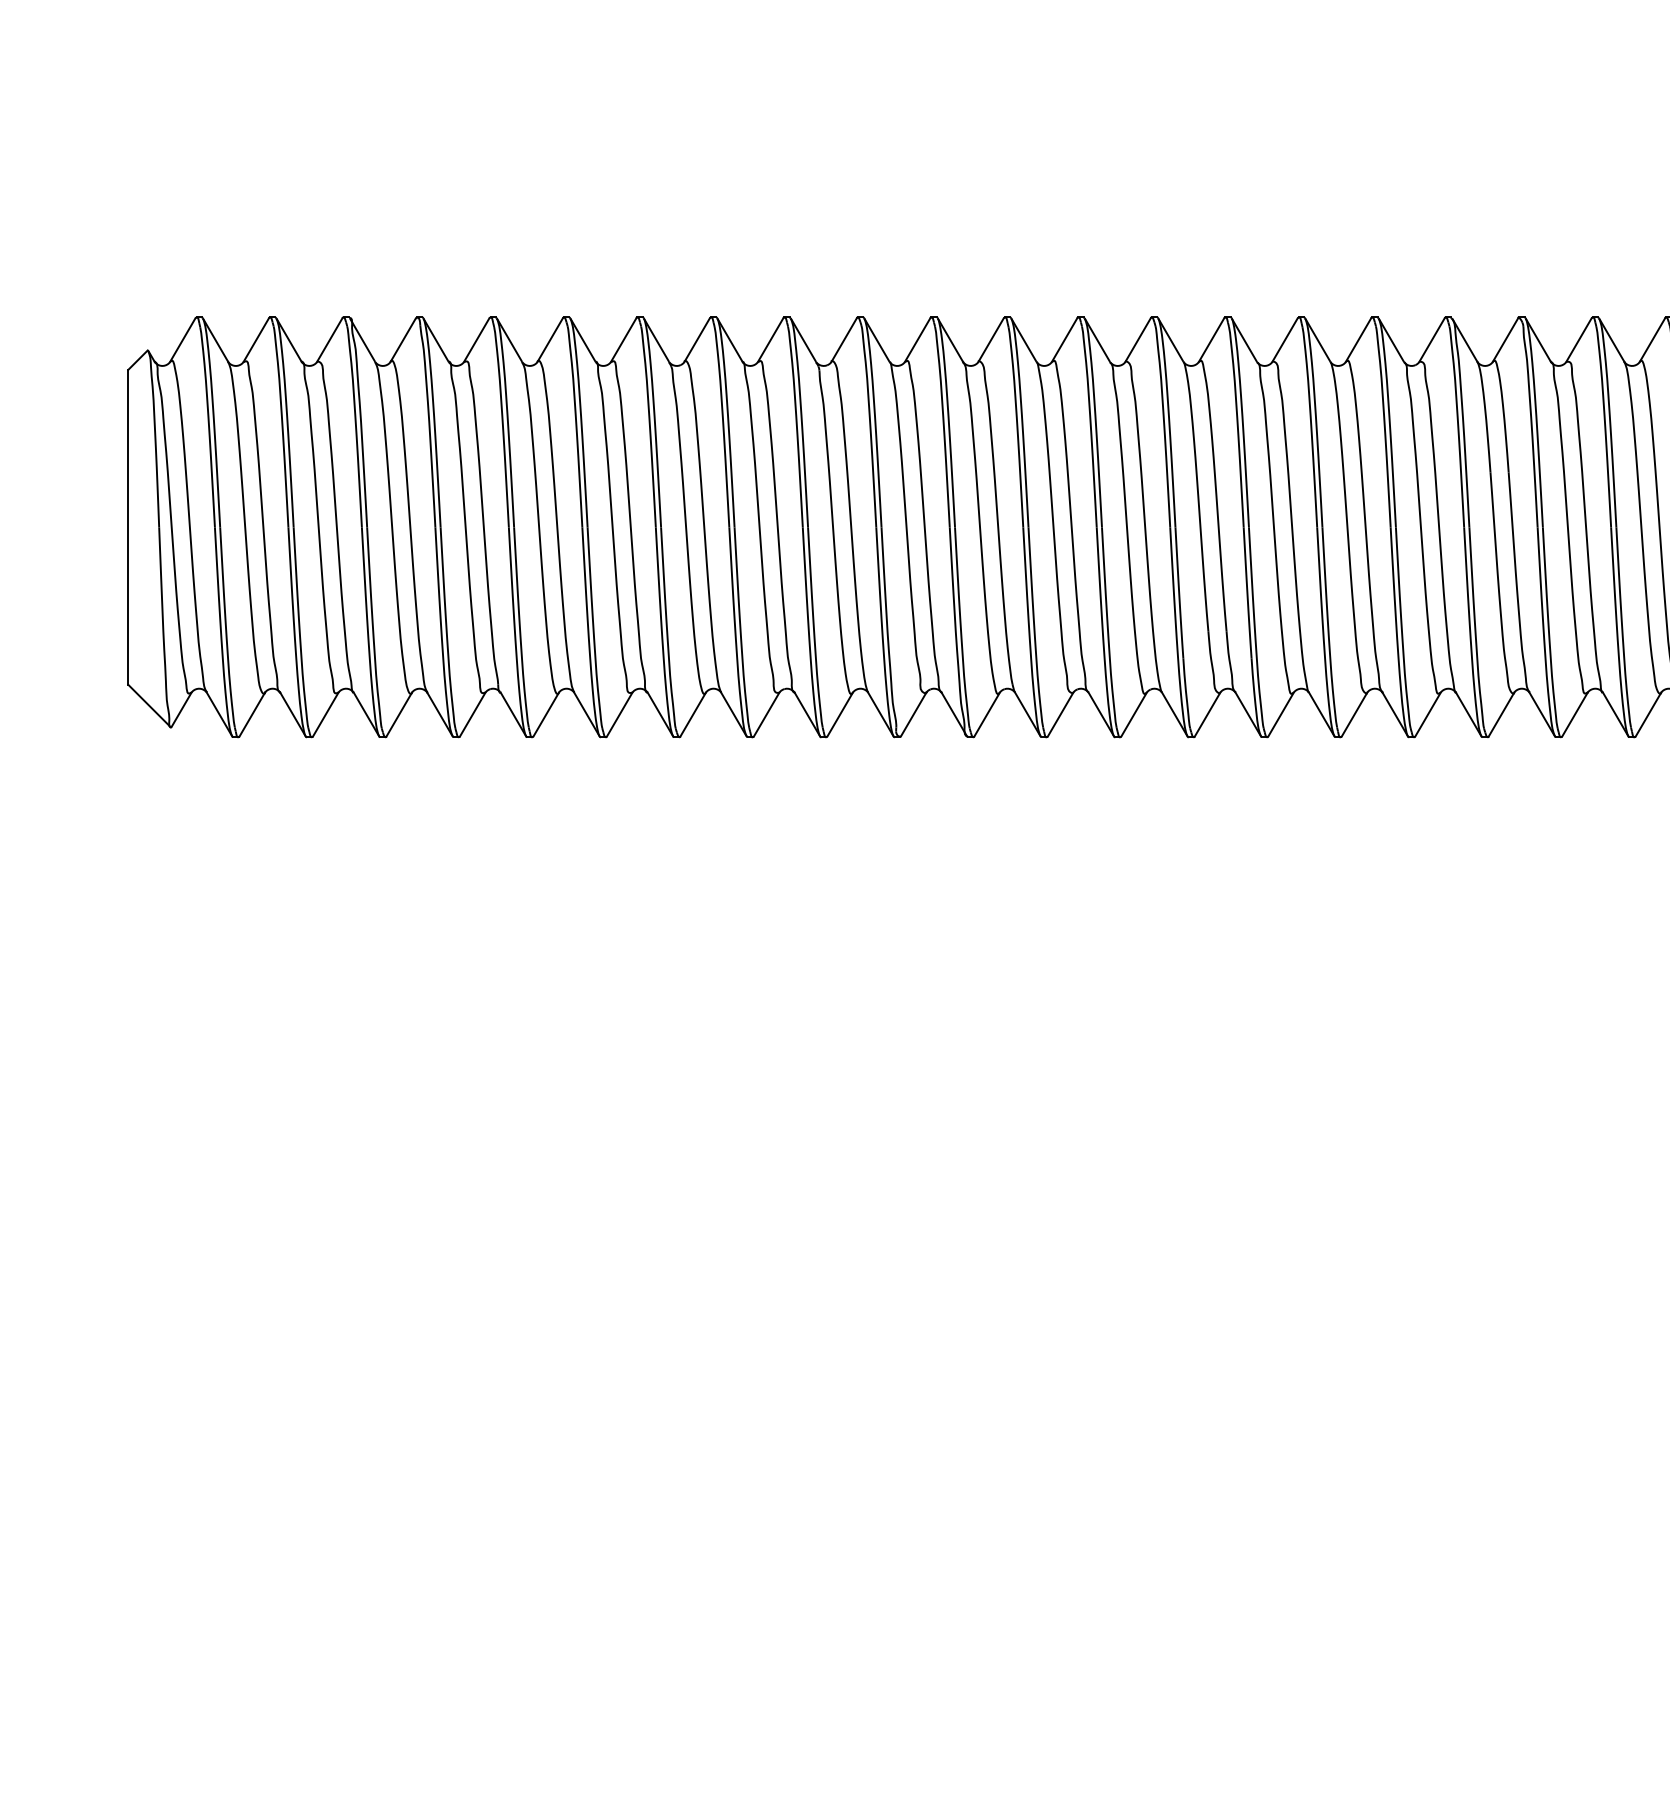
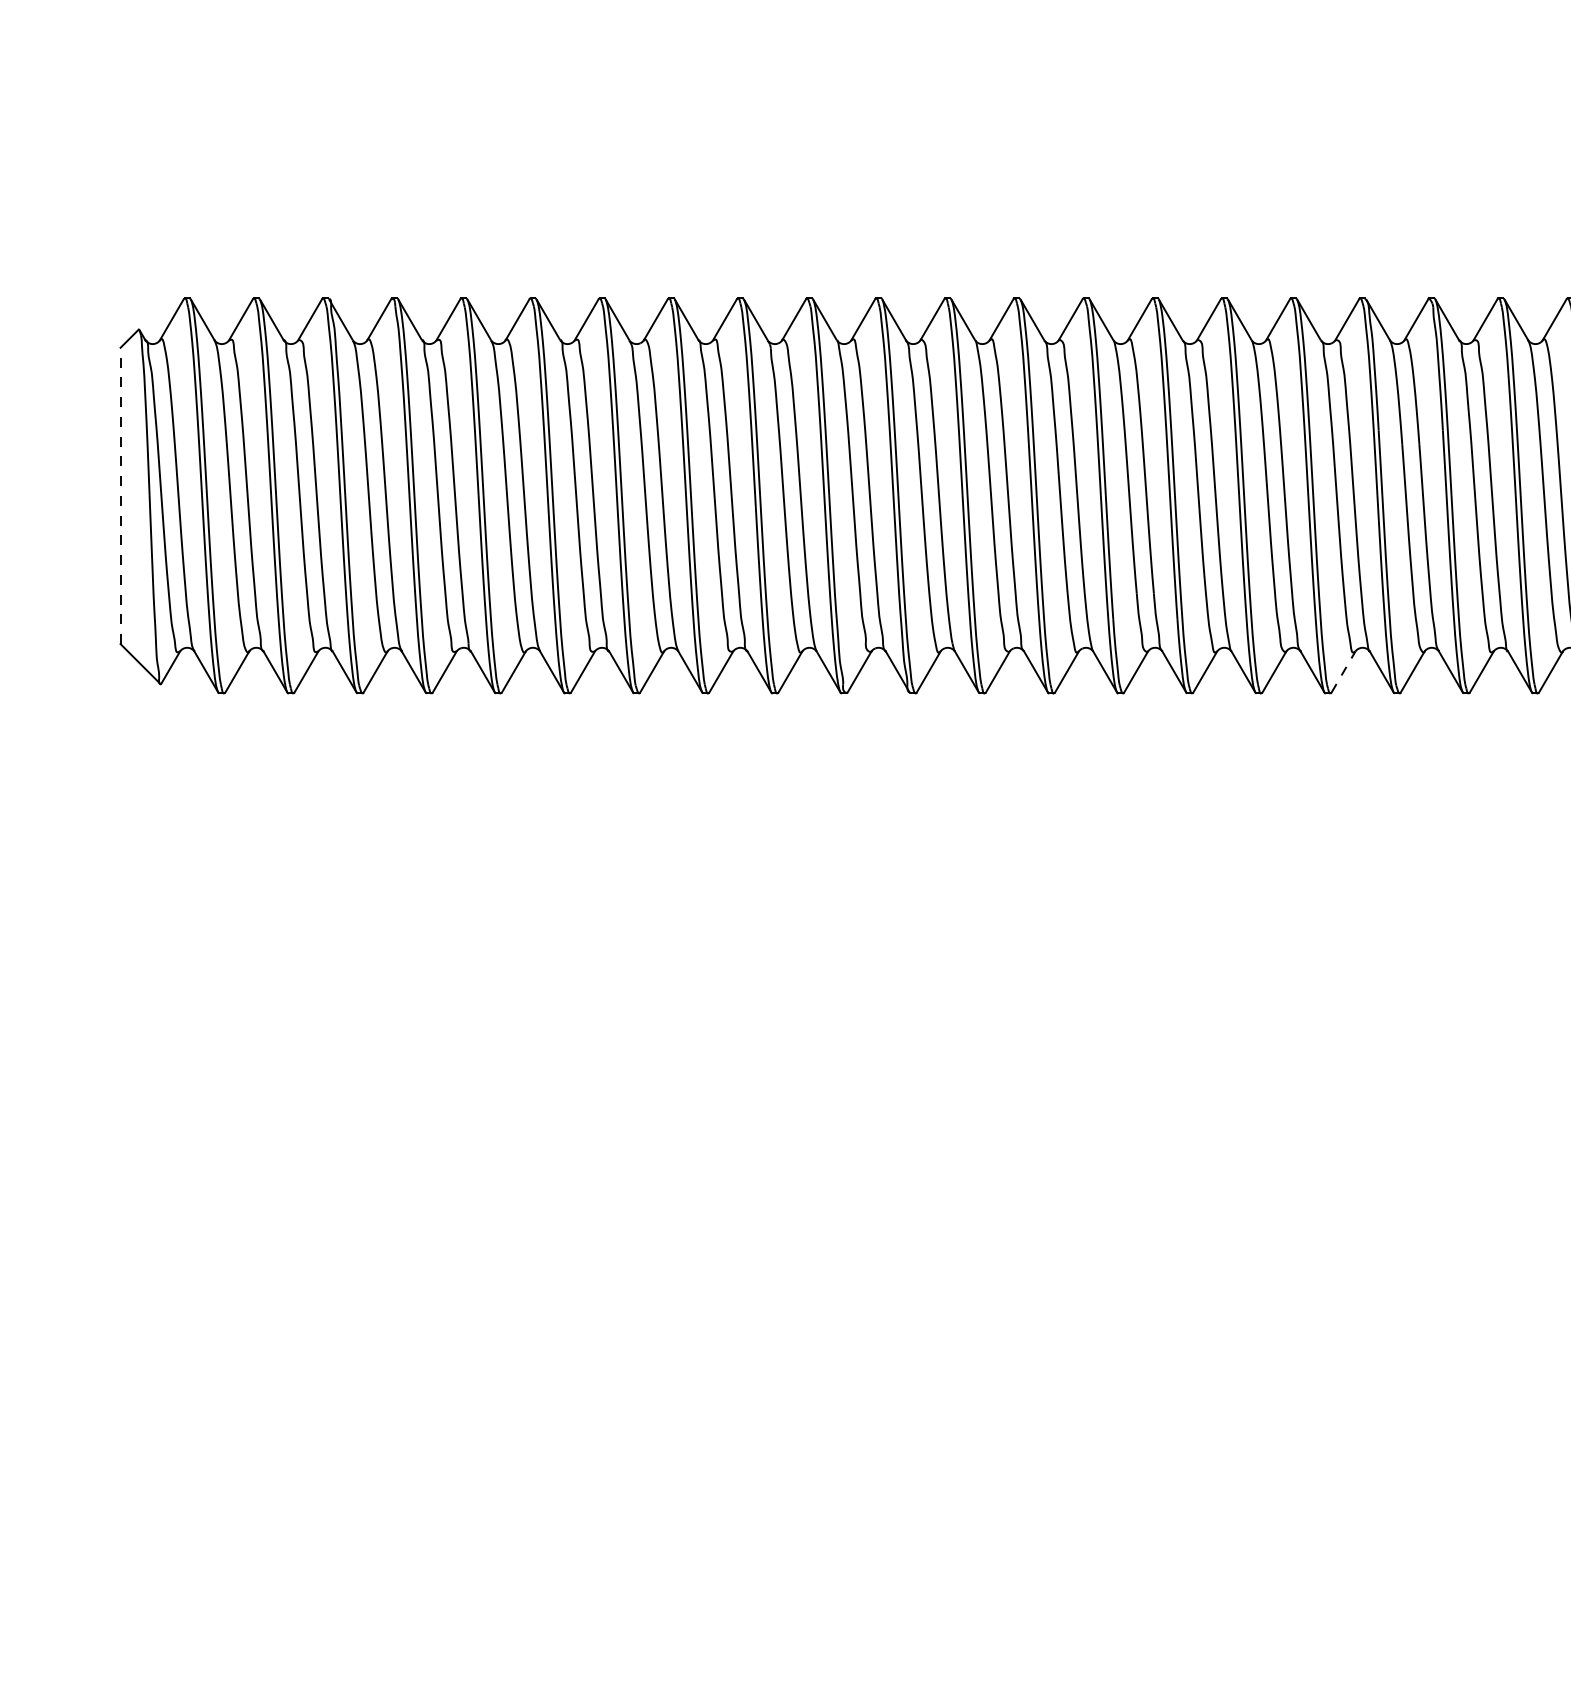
line: (128, 526) -> (120, 495), solid -> dashed
line: (1428, 714) -> (1343, 672), solid -> dashed

